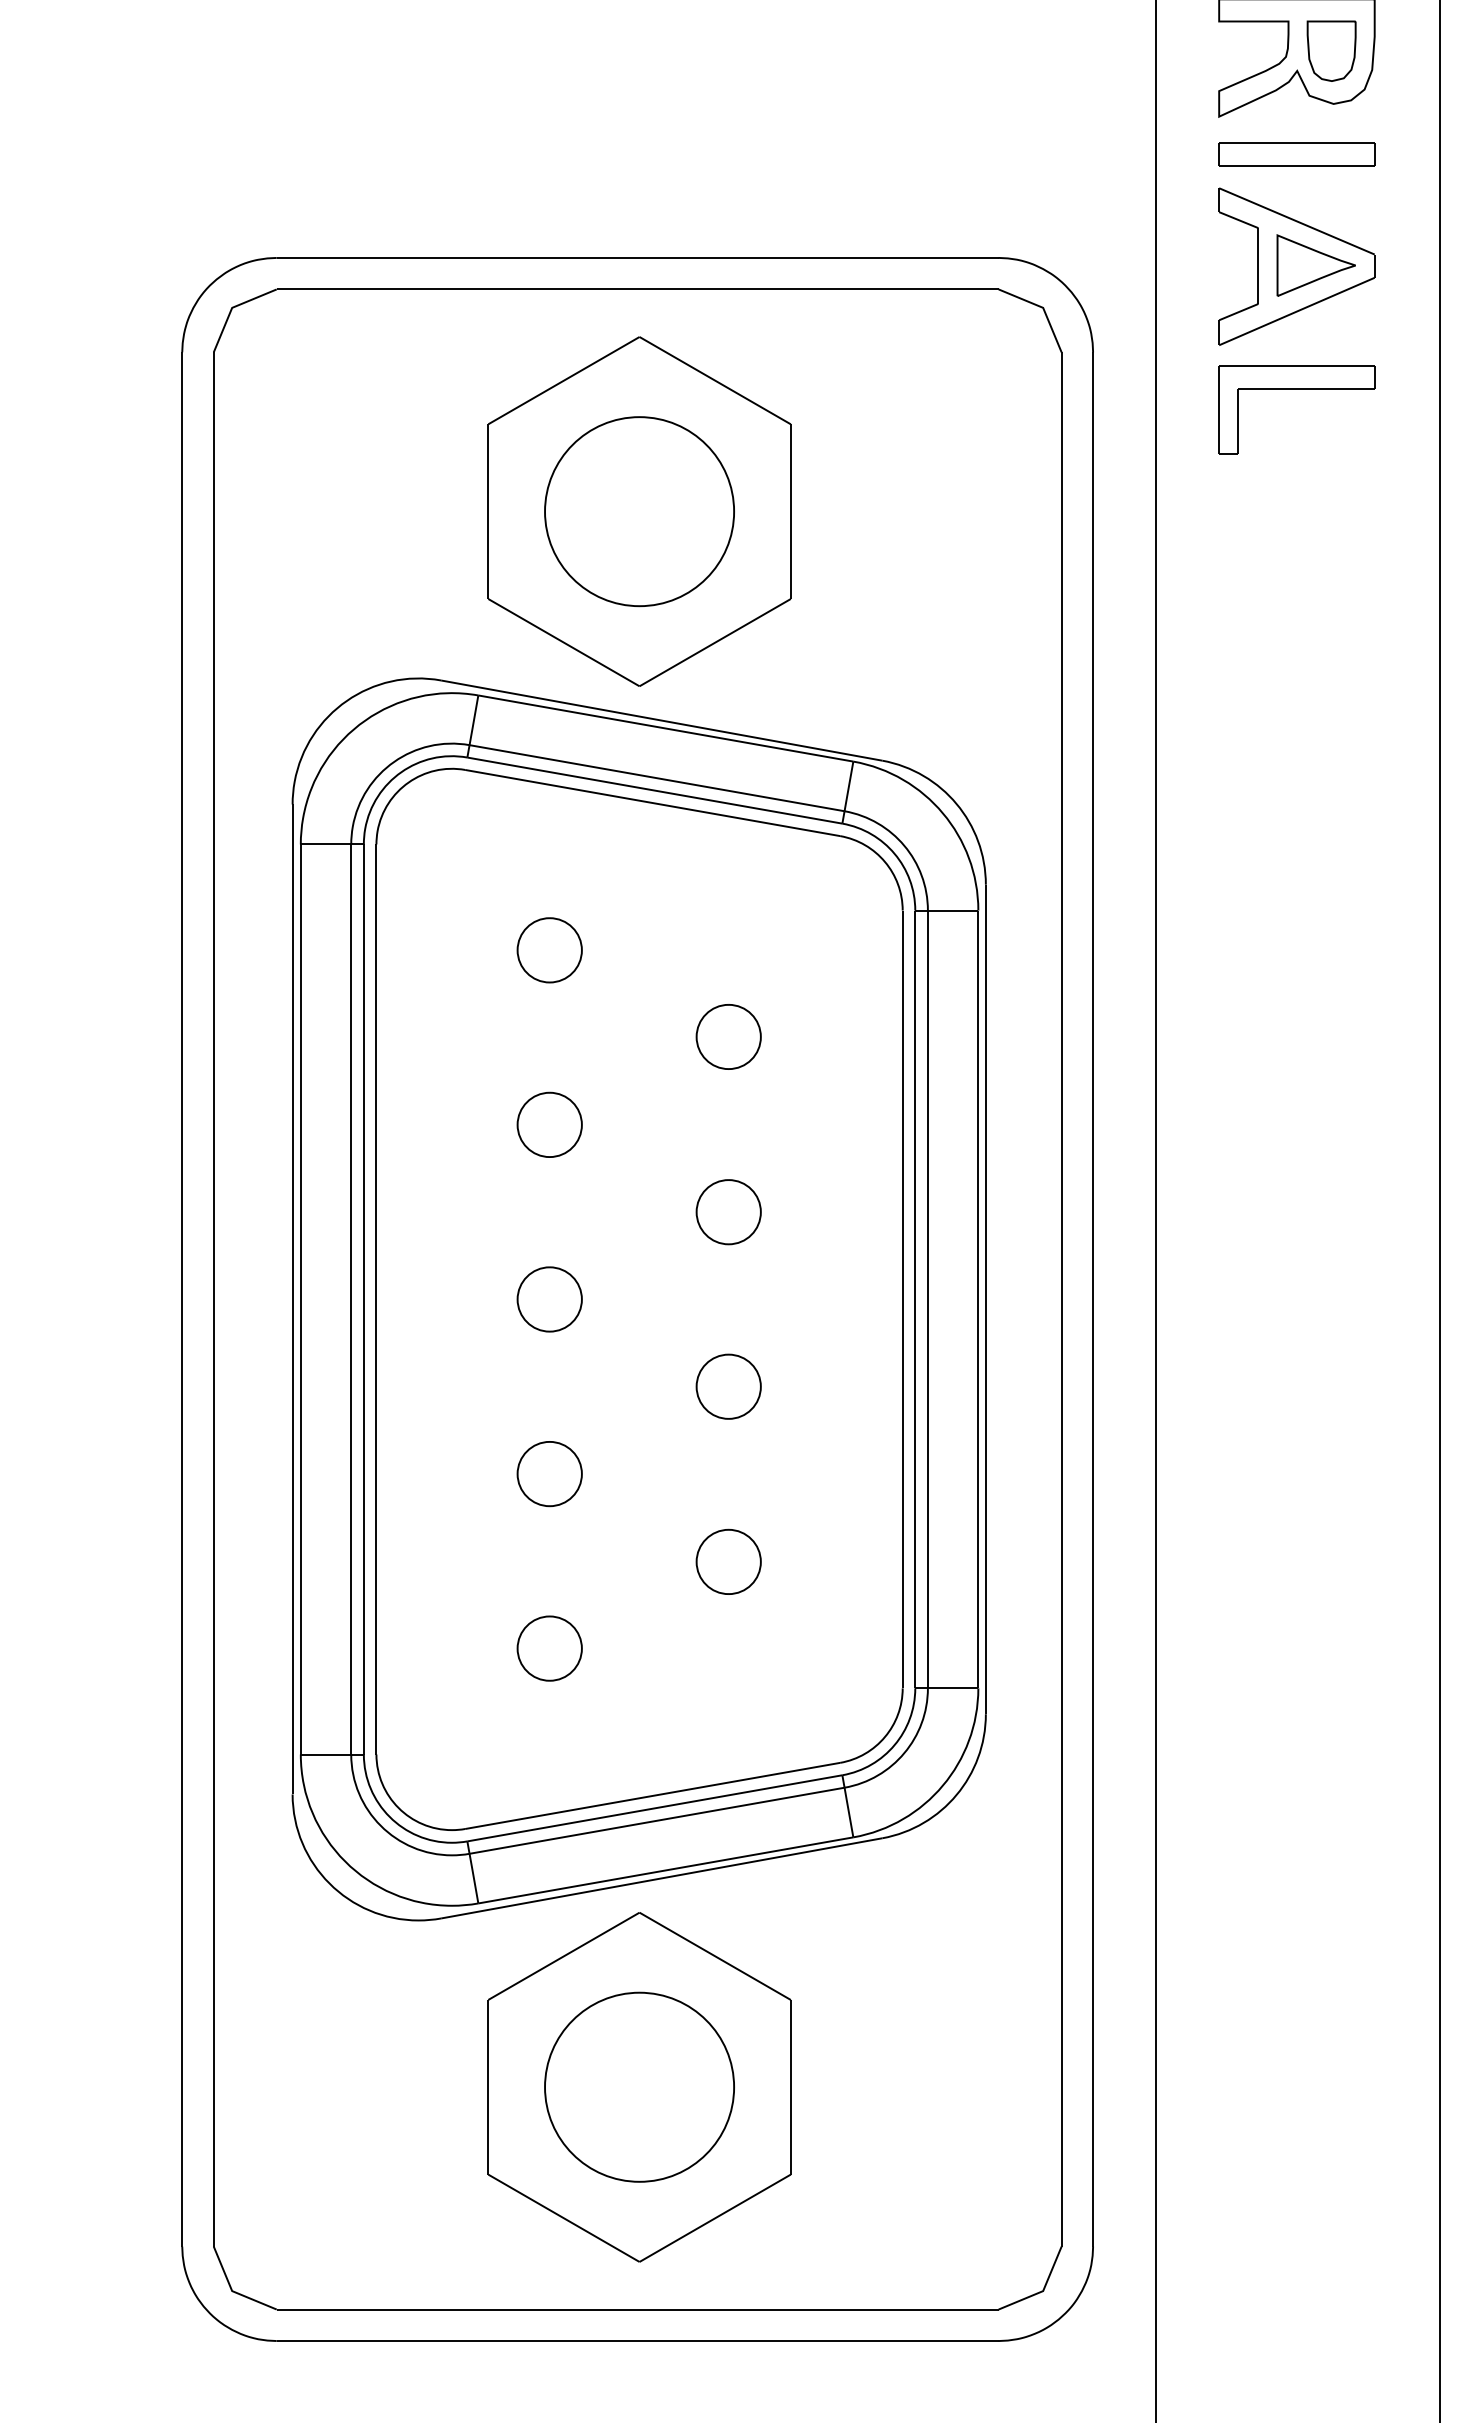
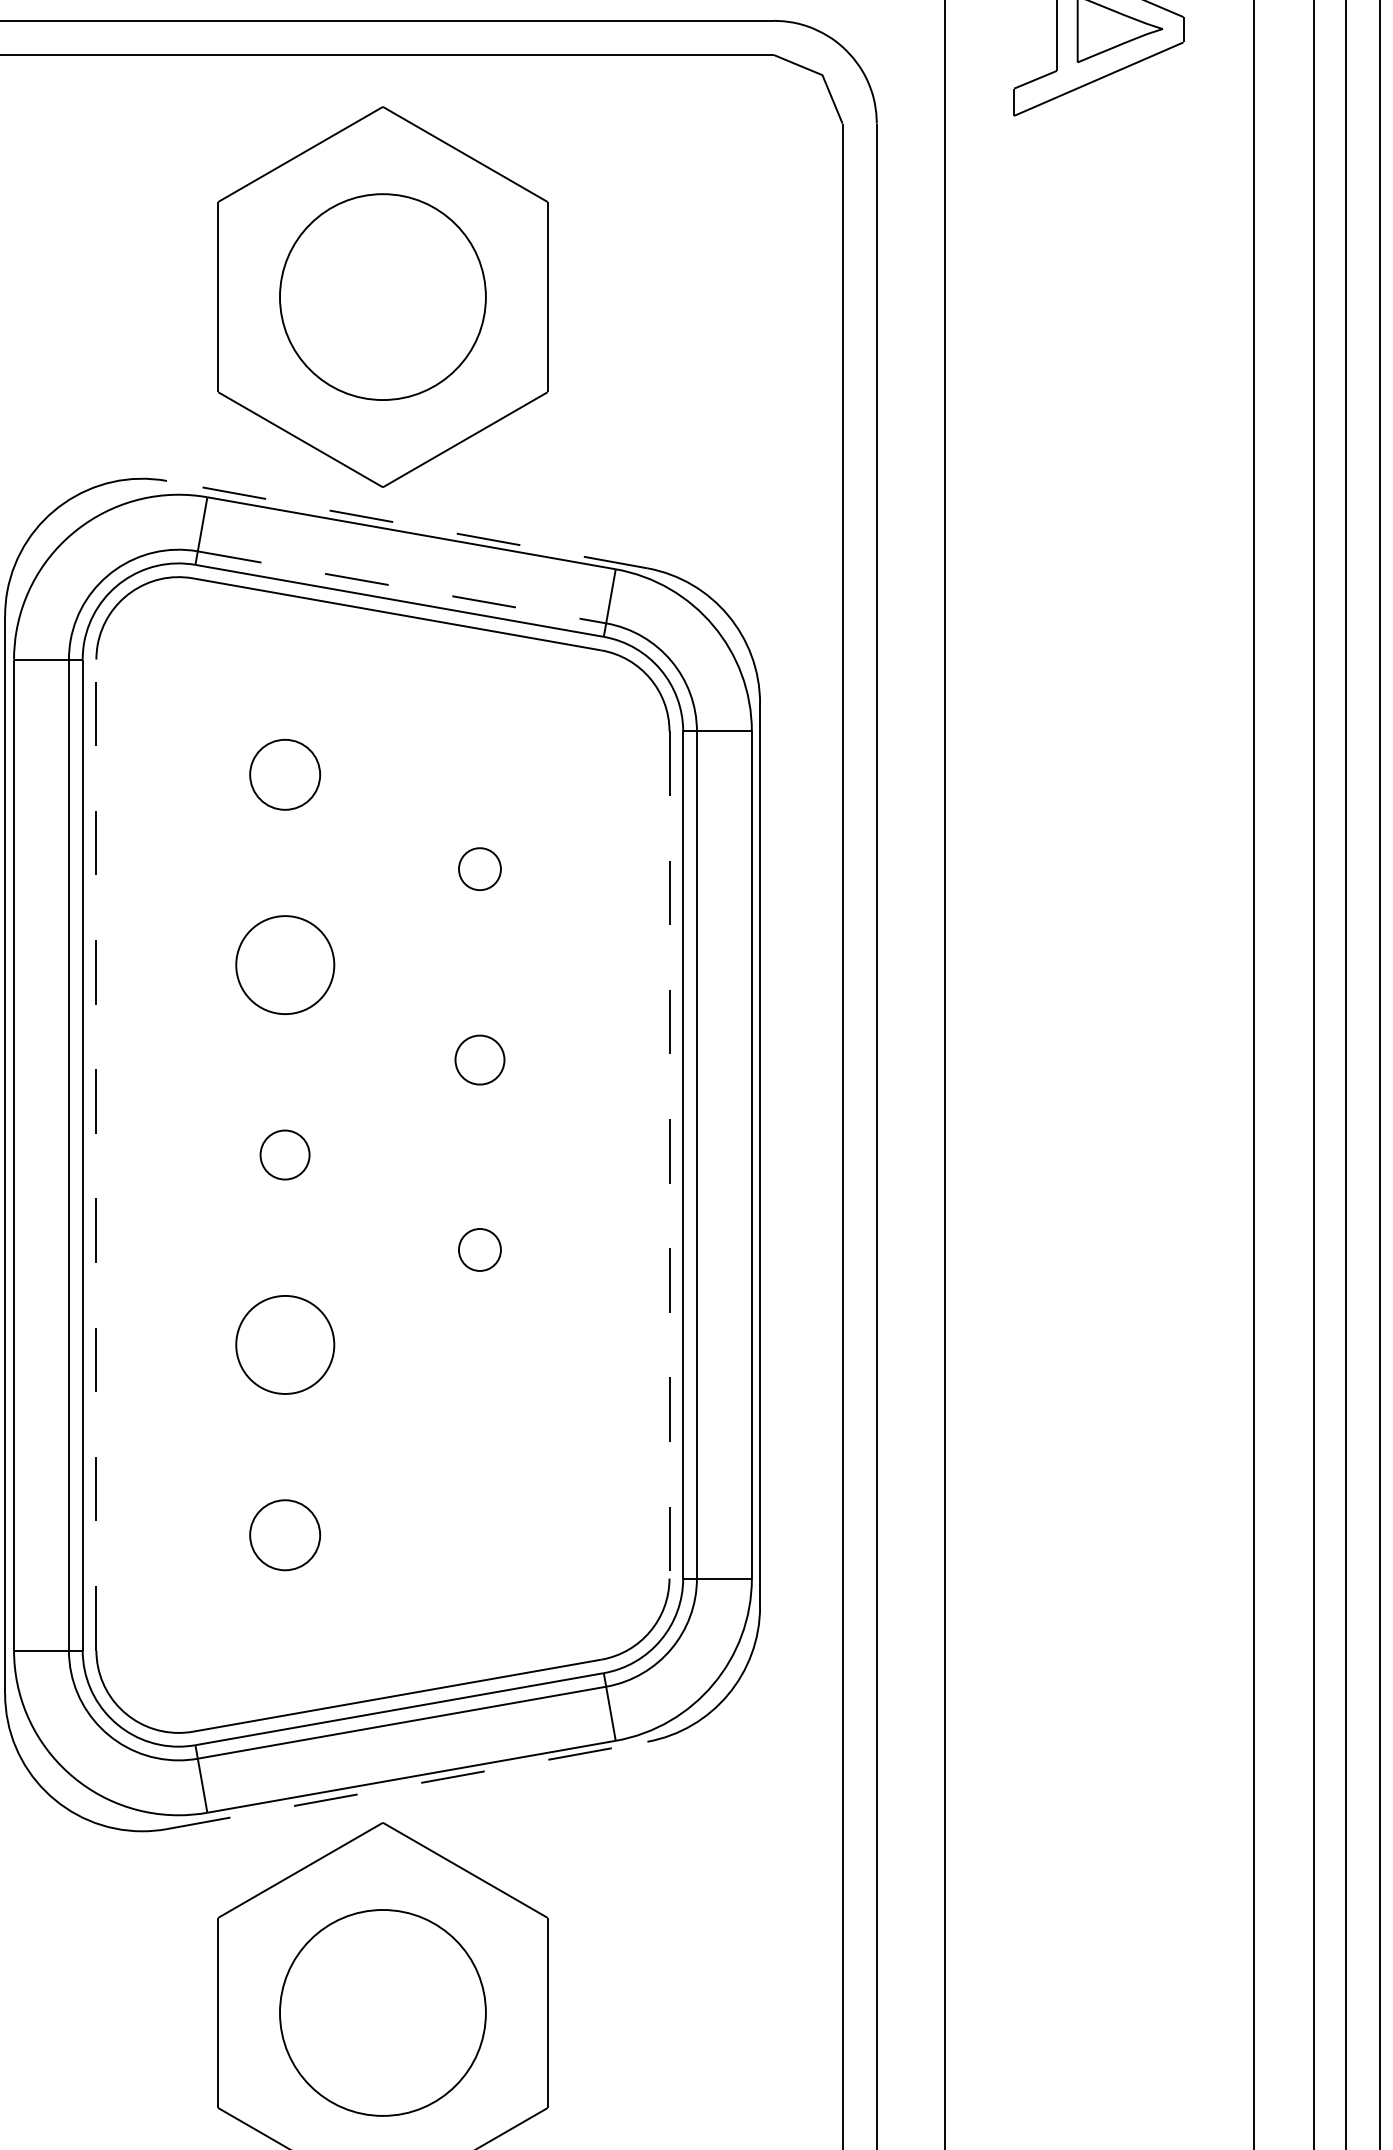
part: (1296, 389) -> (1098, 164), removed
line: (661, 720) -> (406, 524), solid -> dashed
line: (657, 778) -> (402, 587), solid -> dashed
part: (728, 1036) -> (479, 868), size x0.6
part: (549, 1124) -> (284, 964), size x1.4
part: (728, 1212) -> (479, 1060), size x0.7
line: (376, 1298) -> (96, 1153), solid -> dashed
part: (549, 1299) -> (284, 1155), size x0.7
line: (902, 1299) -> (669, 1155), solid -> dashed
part: (728, 1386) -> (479, 1249), size x0.6
part: (549, 1474) -> (284, 1345), size x1.4
part: (728, 1561) -> (479, 1440), removed
line: (662, 1878) -> (407, 1785), solid -> dashed

